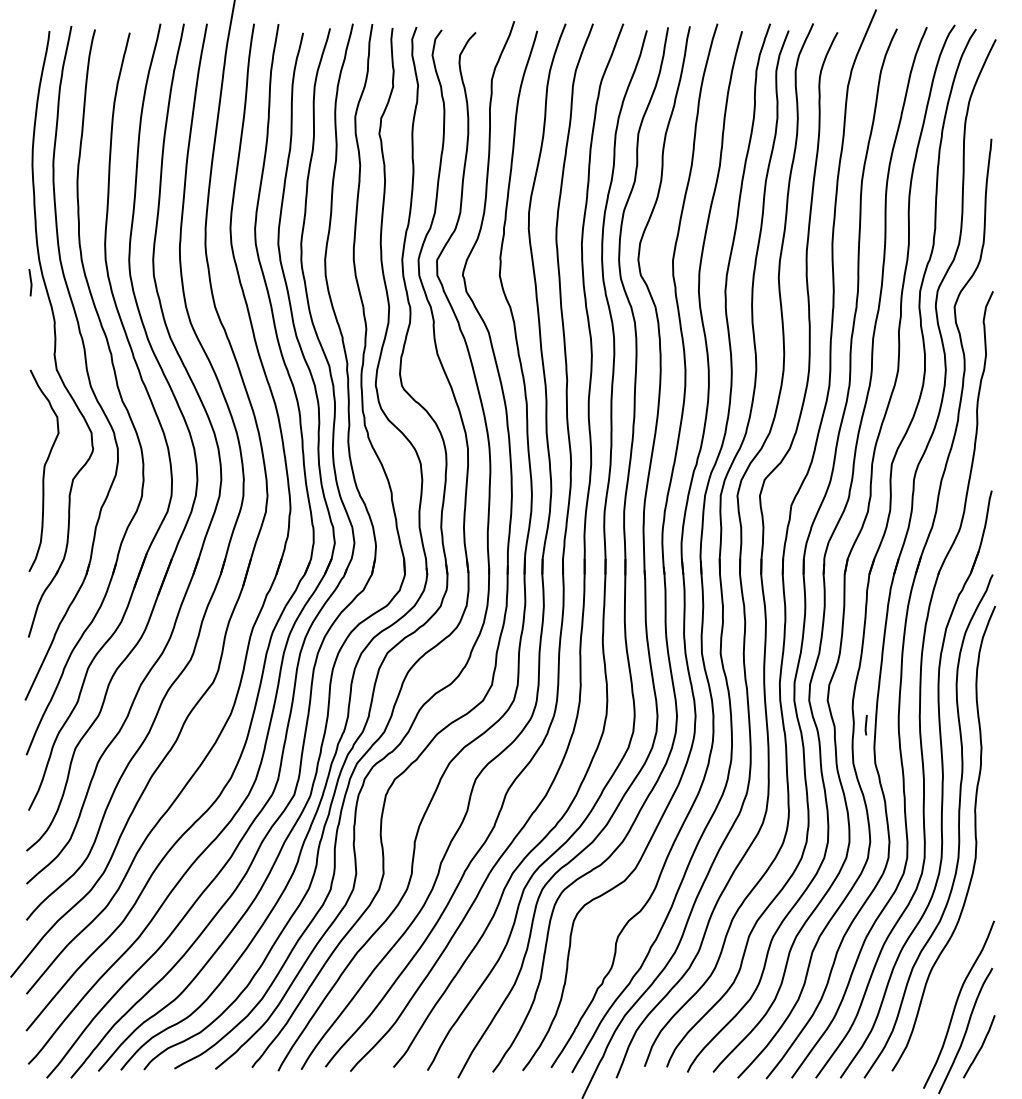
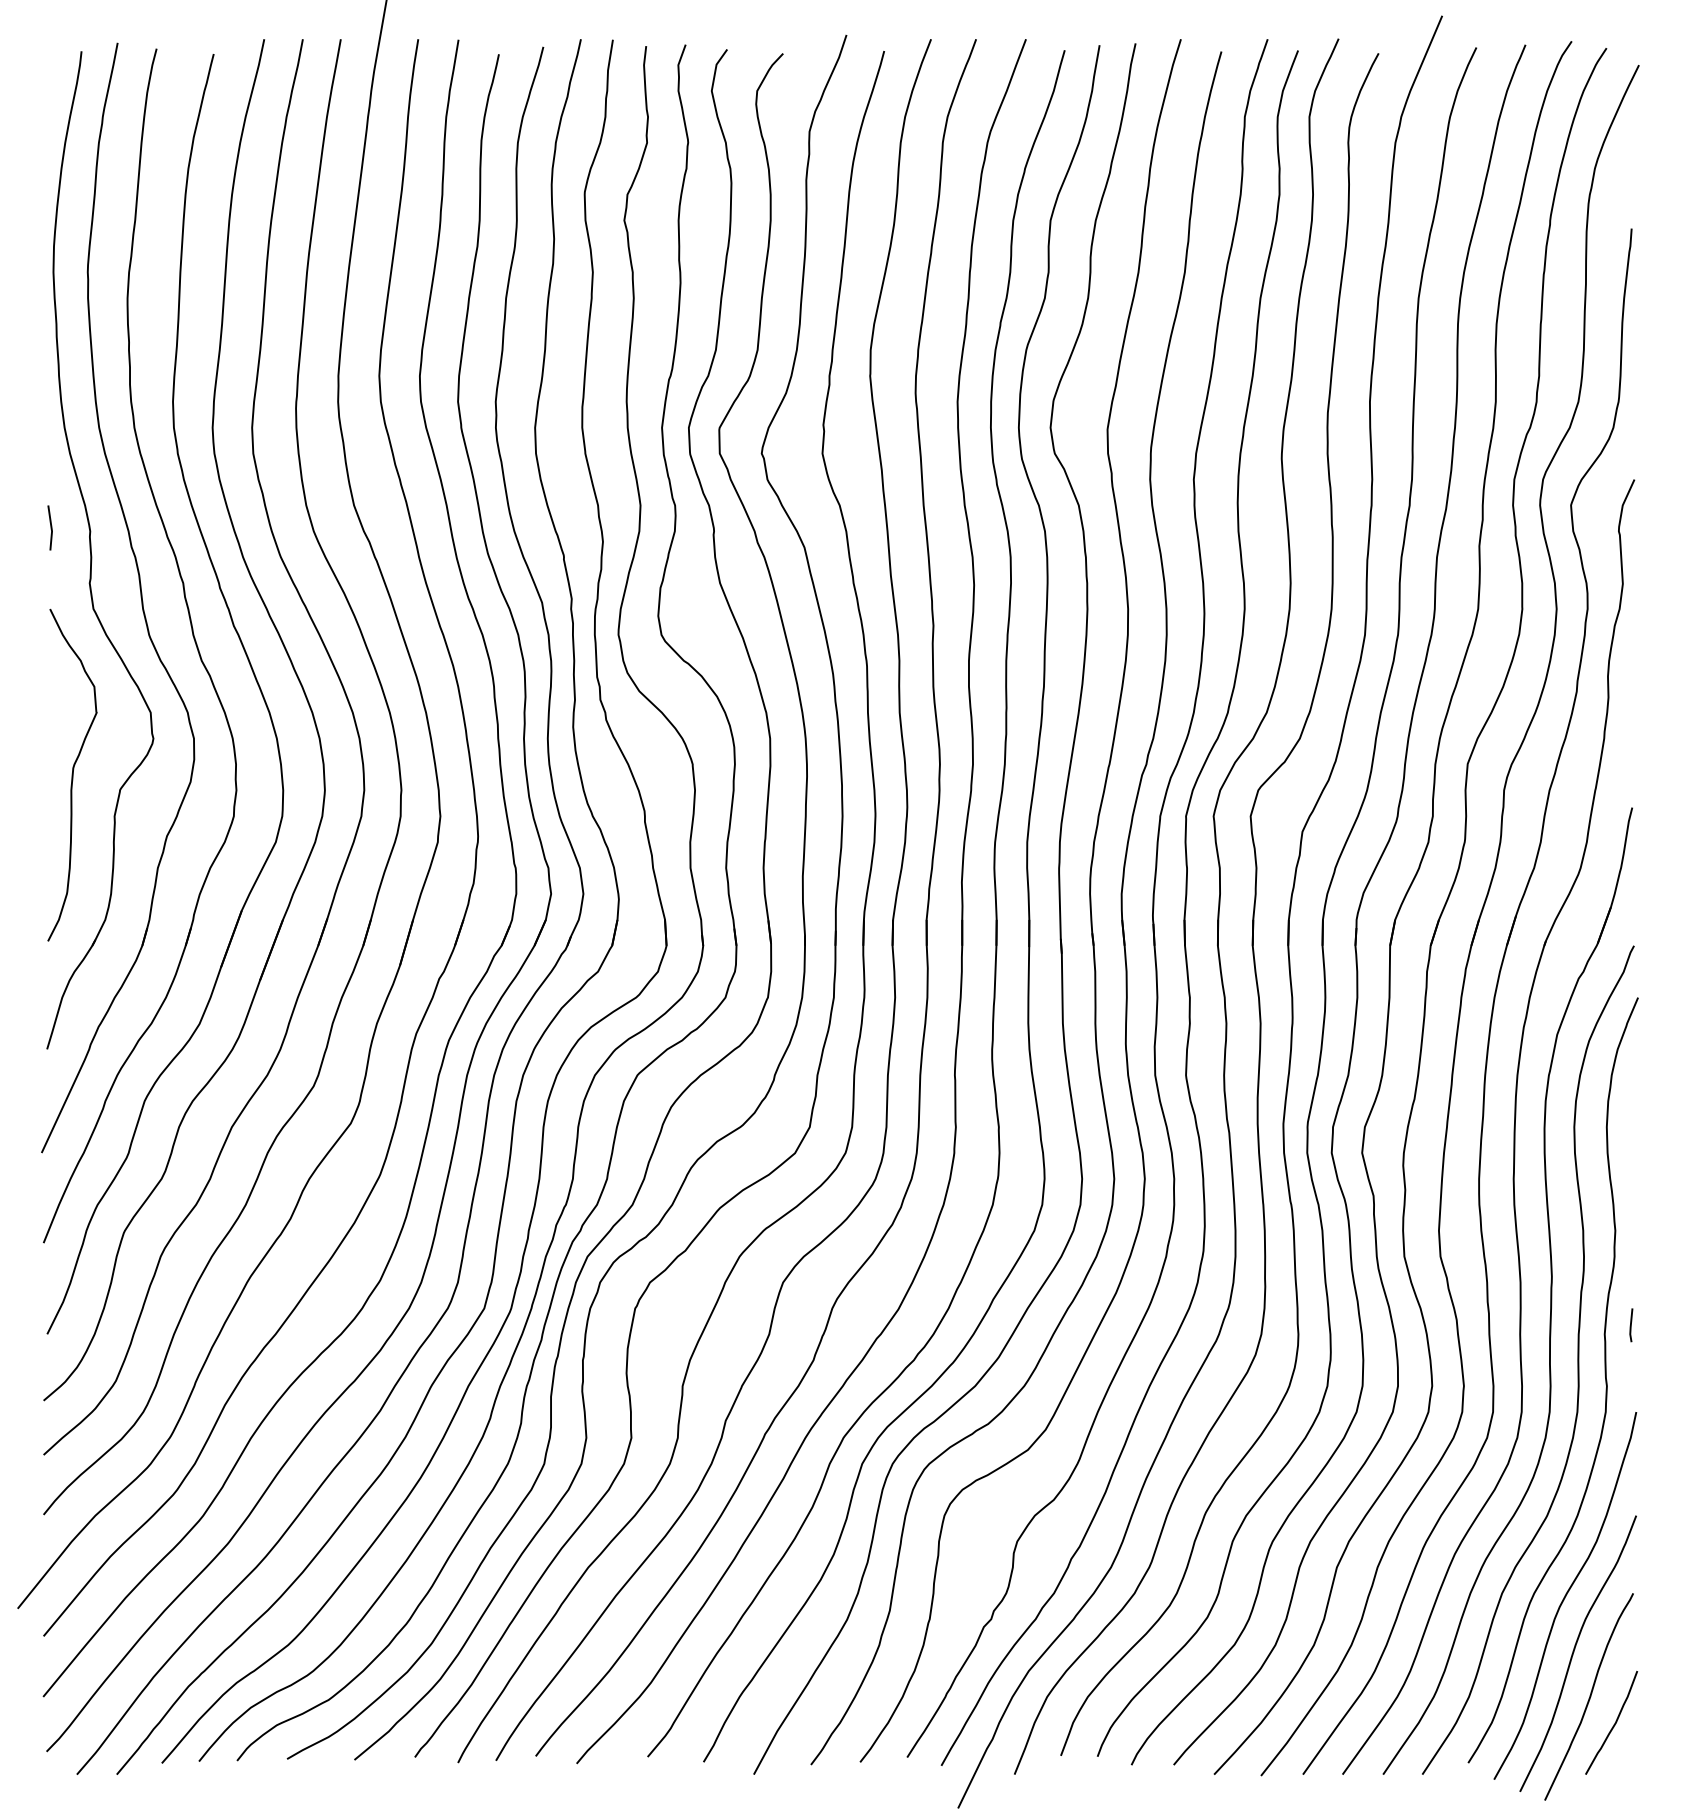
line: (30, 282) -> (50, 527), moved
line: (865, 725) -> (1630, 1325), moved
curve: (951, 969) -> (1565, 1595), added

